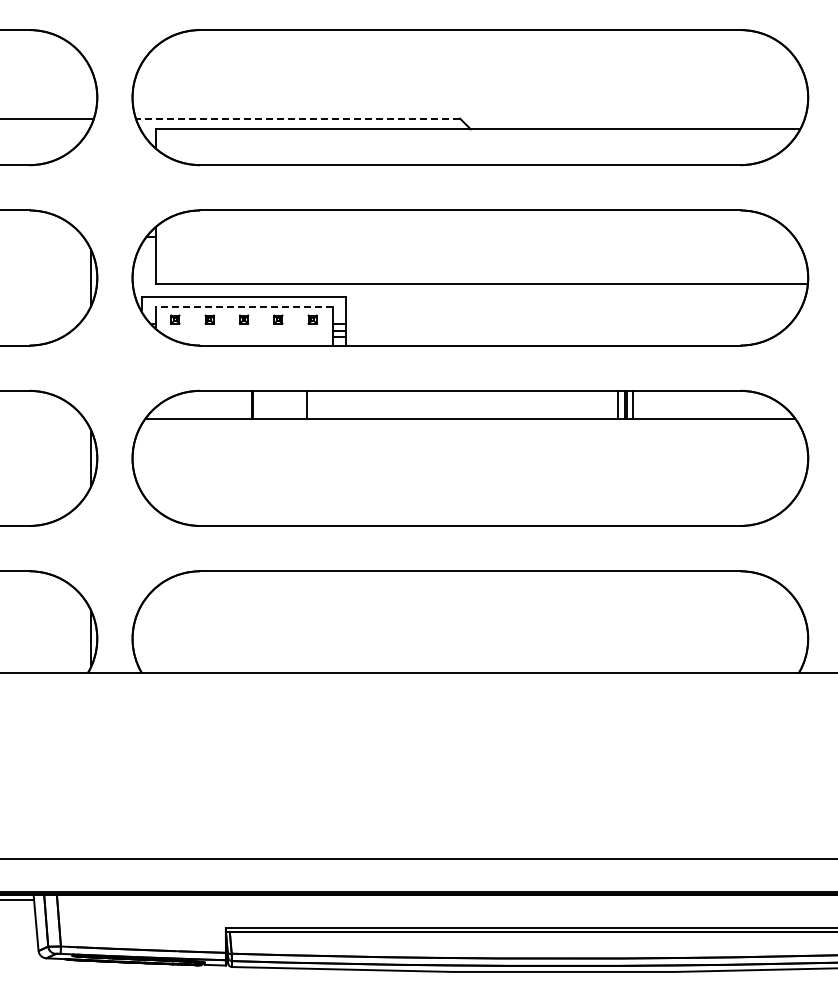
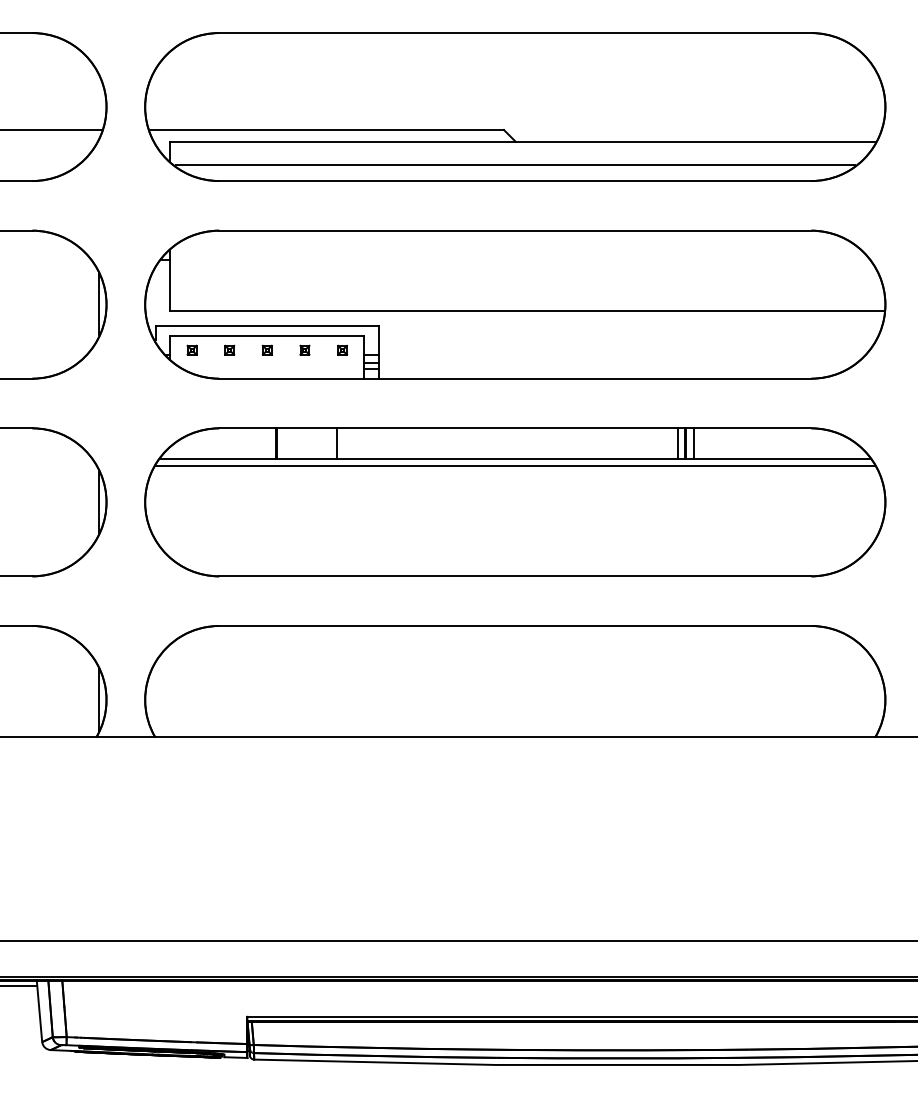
line: (298, 118) -> (326, 129), dashed -> solid
line: (470, 150) -> (515, 164), added
line: (243, 306) -> (266, 335), dashed -> solid
line: (470, 425) -> (515, 466), added

